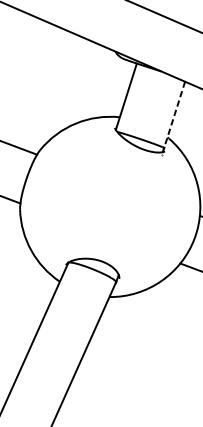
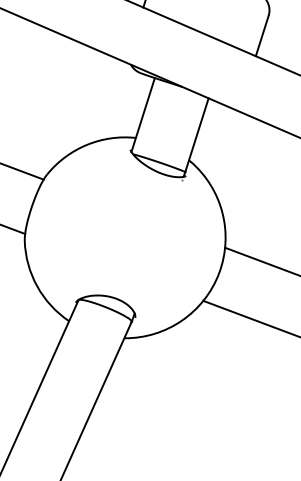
line: (175, 115) -> (197, 135), dashed -> solid

